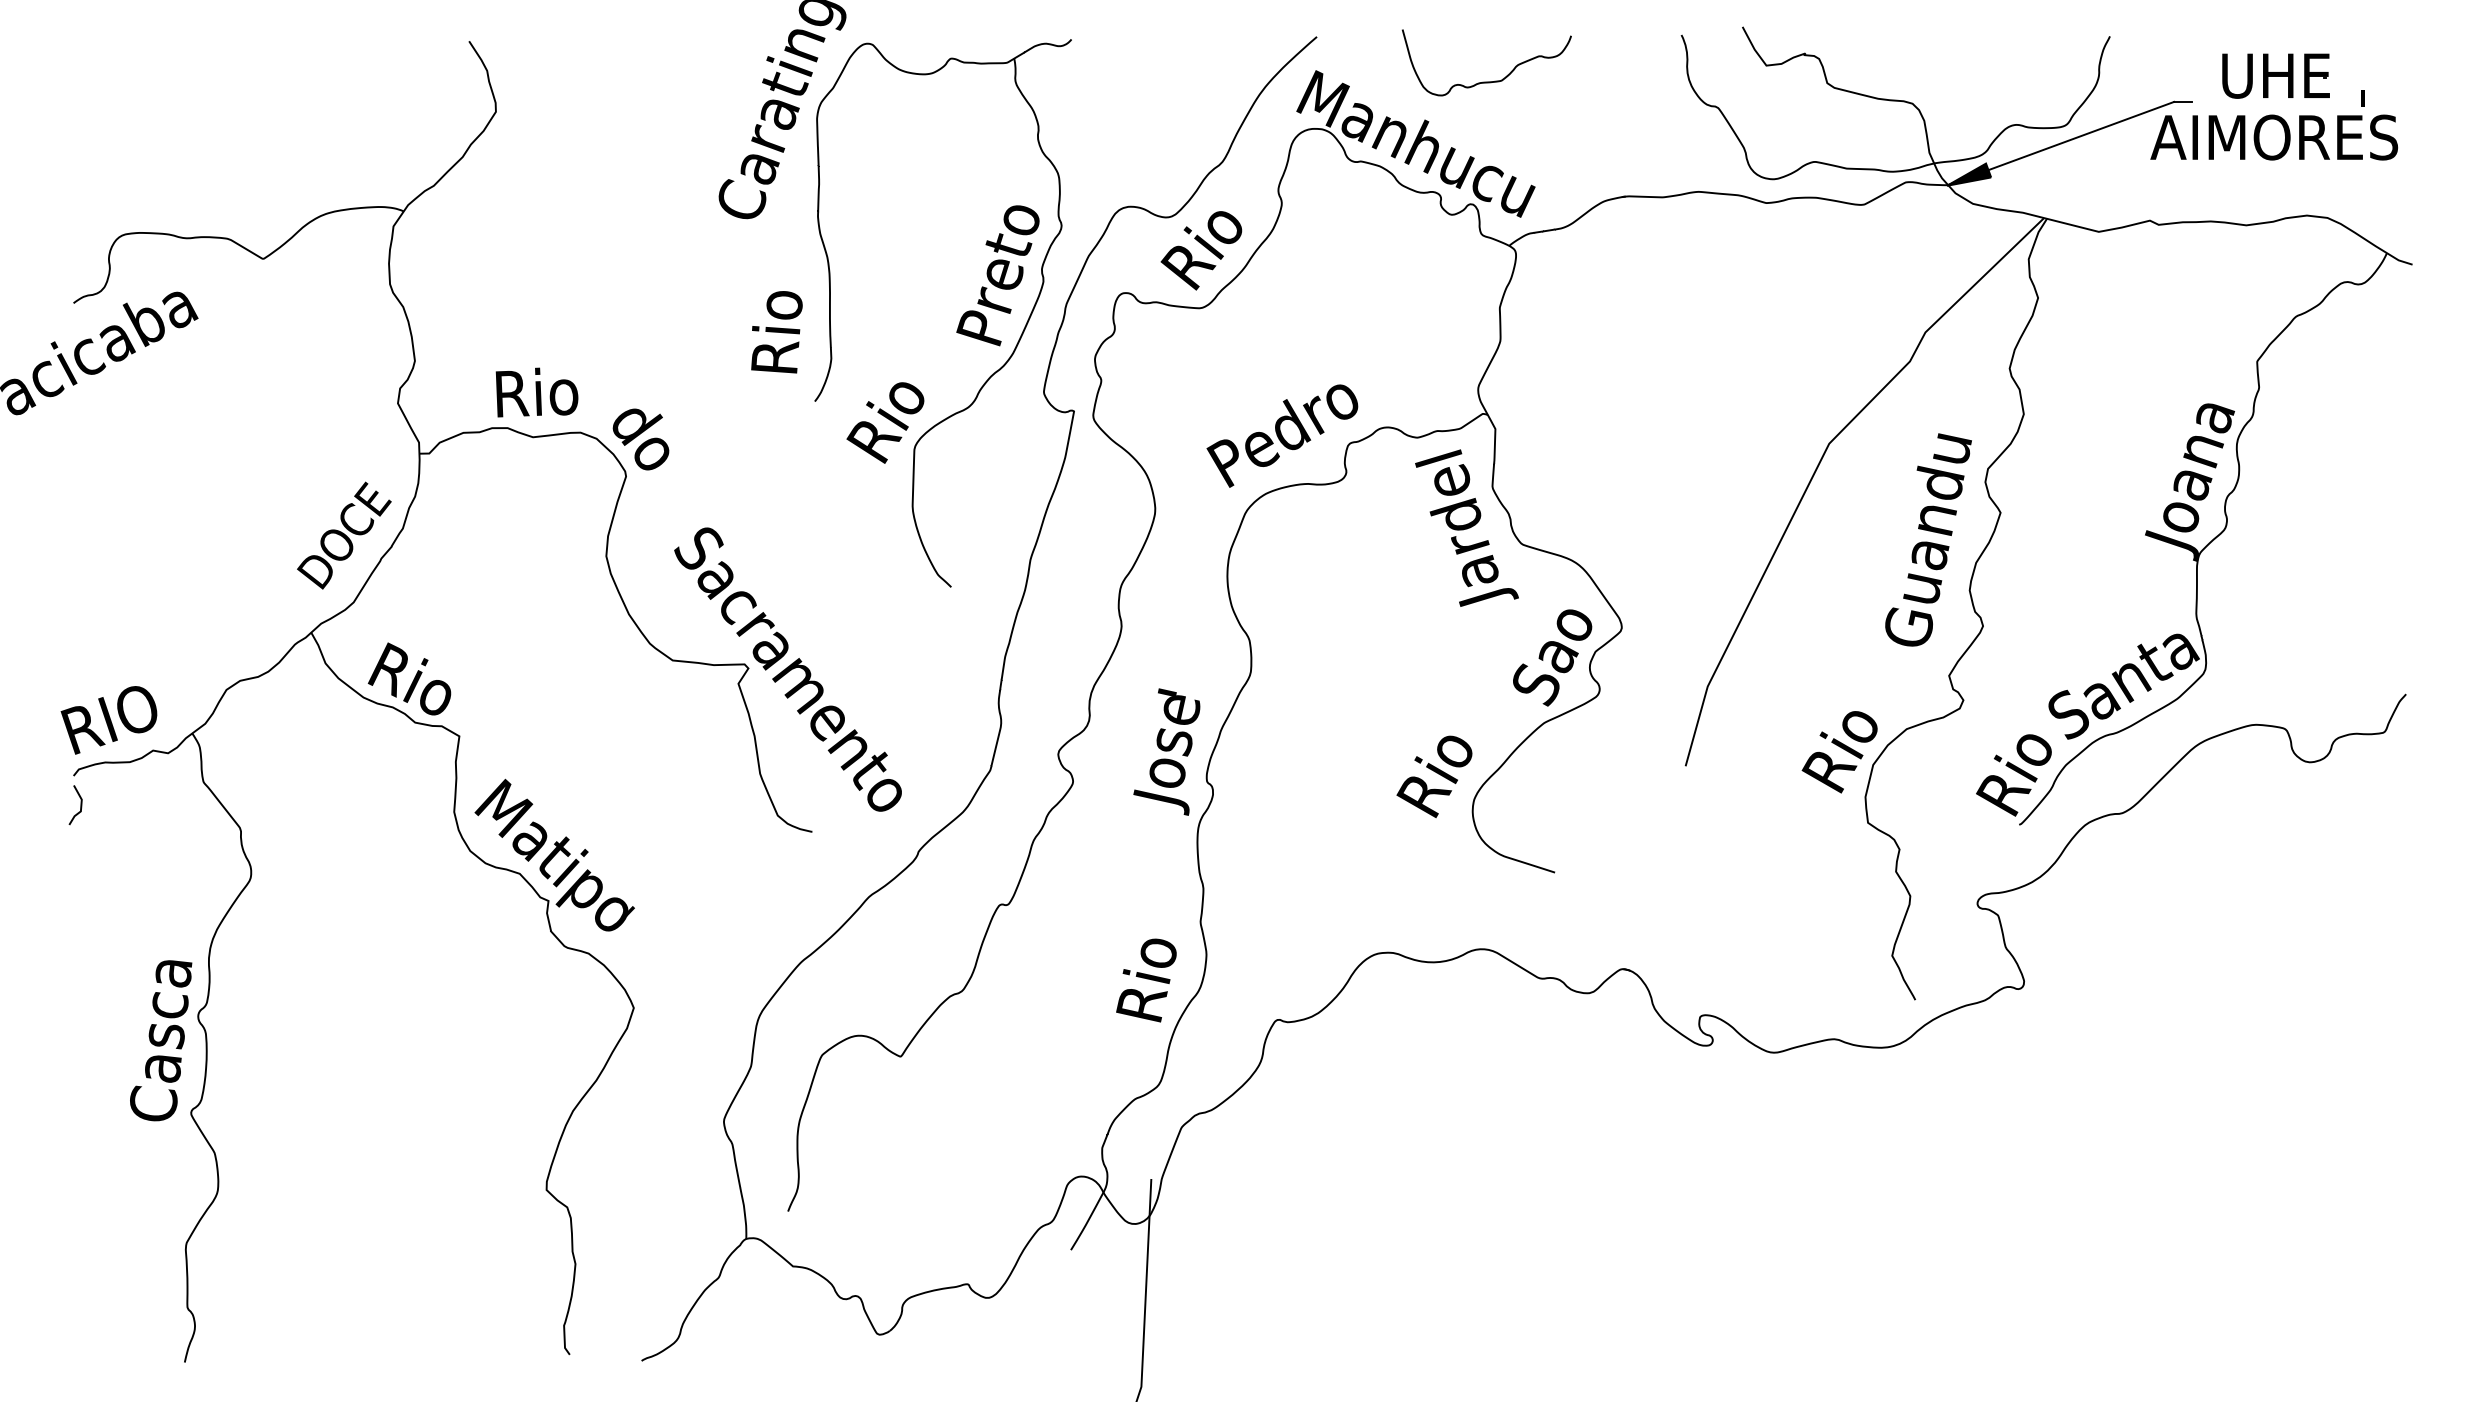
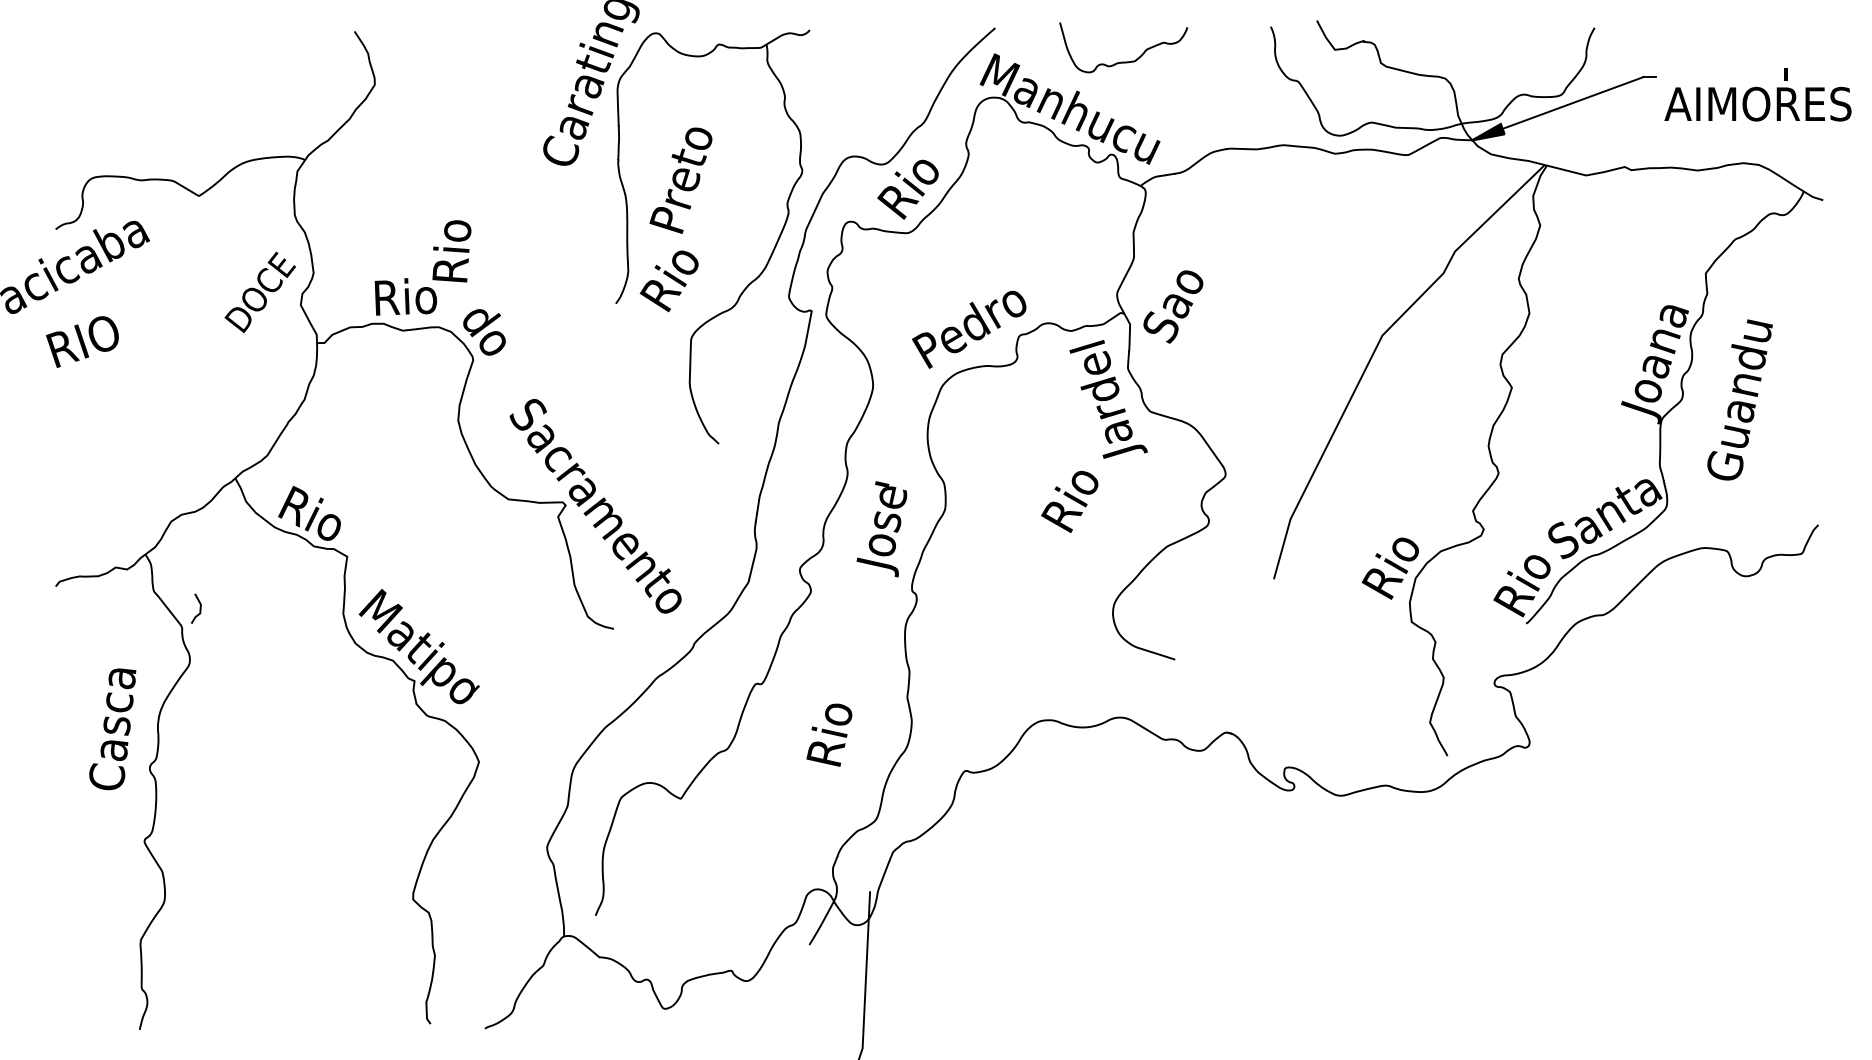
part: (2275, 75) -> (1719, 57), removed
text: (2274, 137) -> (1758, 104), moved
text: (997, 275) -> (680, 180), moved
text: (776, 332) -> (451, 251), moved
text: (885, 422) -> (669, 280), moved
text: (344, 535) -> (260, 292), moved
text: (1928, 539) -> (1740, 399), moved
text: (1552, 657) -> (1173, 306), moved
text: (108, 720) -> (82, 342), moved
text: (1166, 751) -> (881, 528), moved
text: (1434, 776) -> (1069, 501), moved
line: (80, 805) -> (199, 608), moved
text: (1146, 980) -> (829, 735), moved
text: (161, 1040) -> (113, 729), moved

